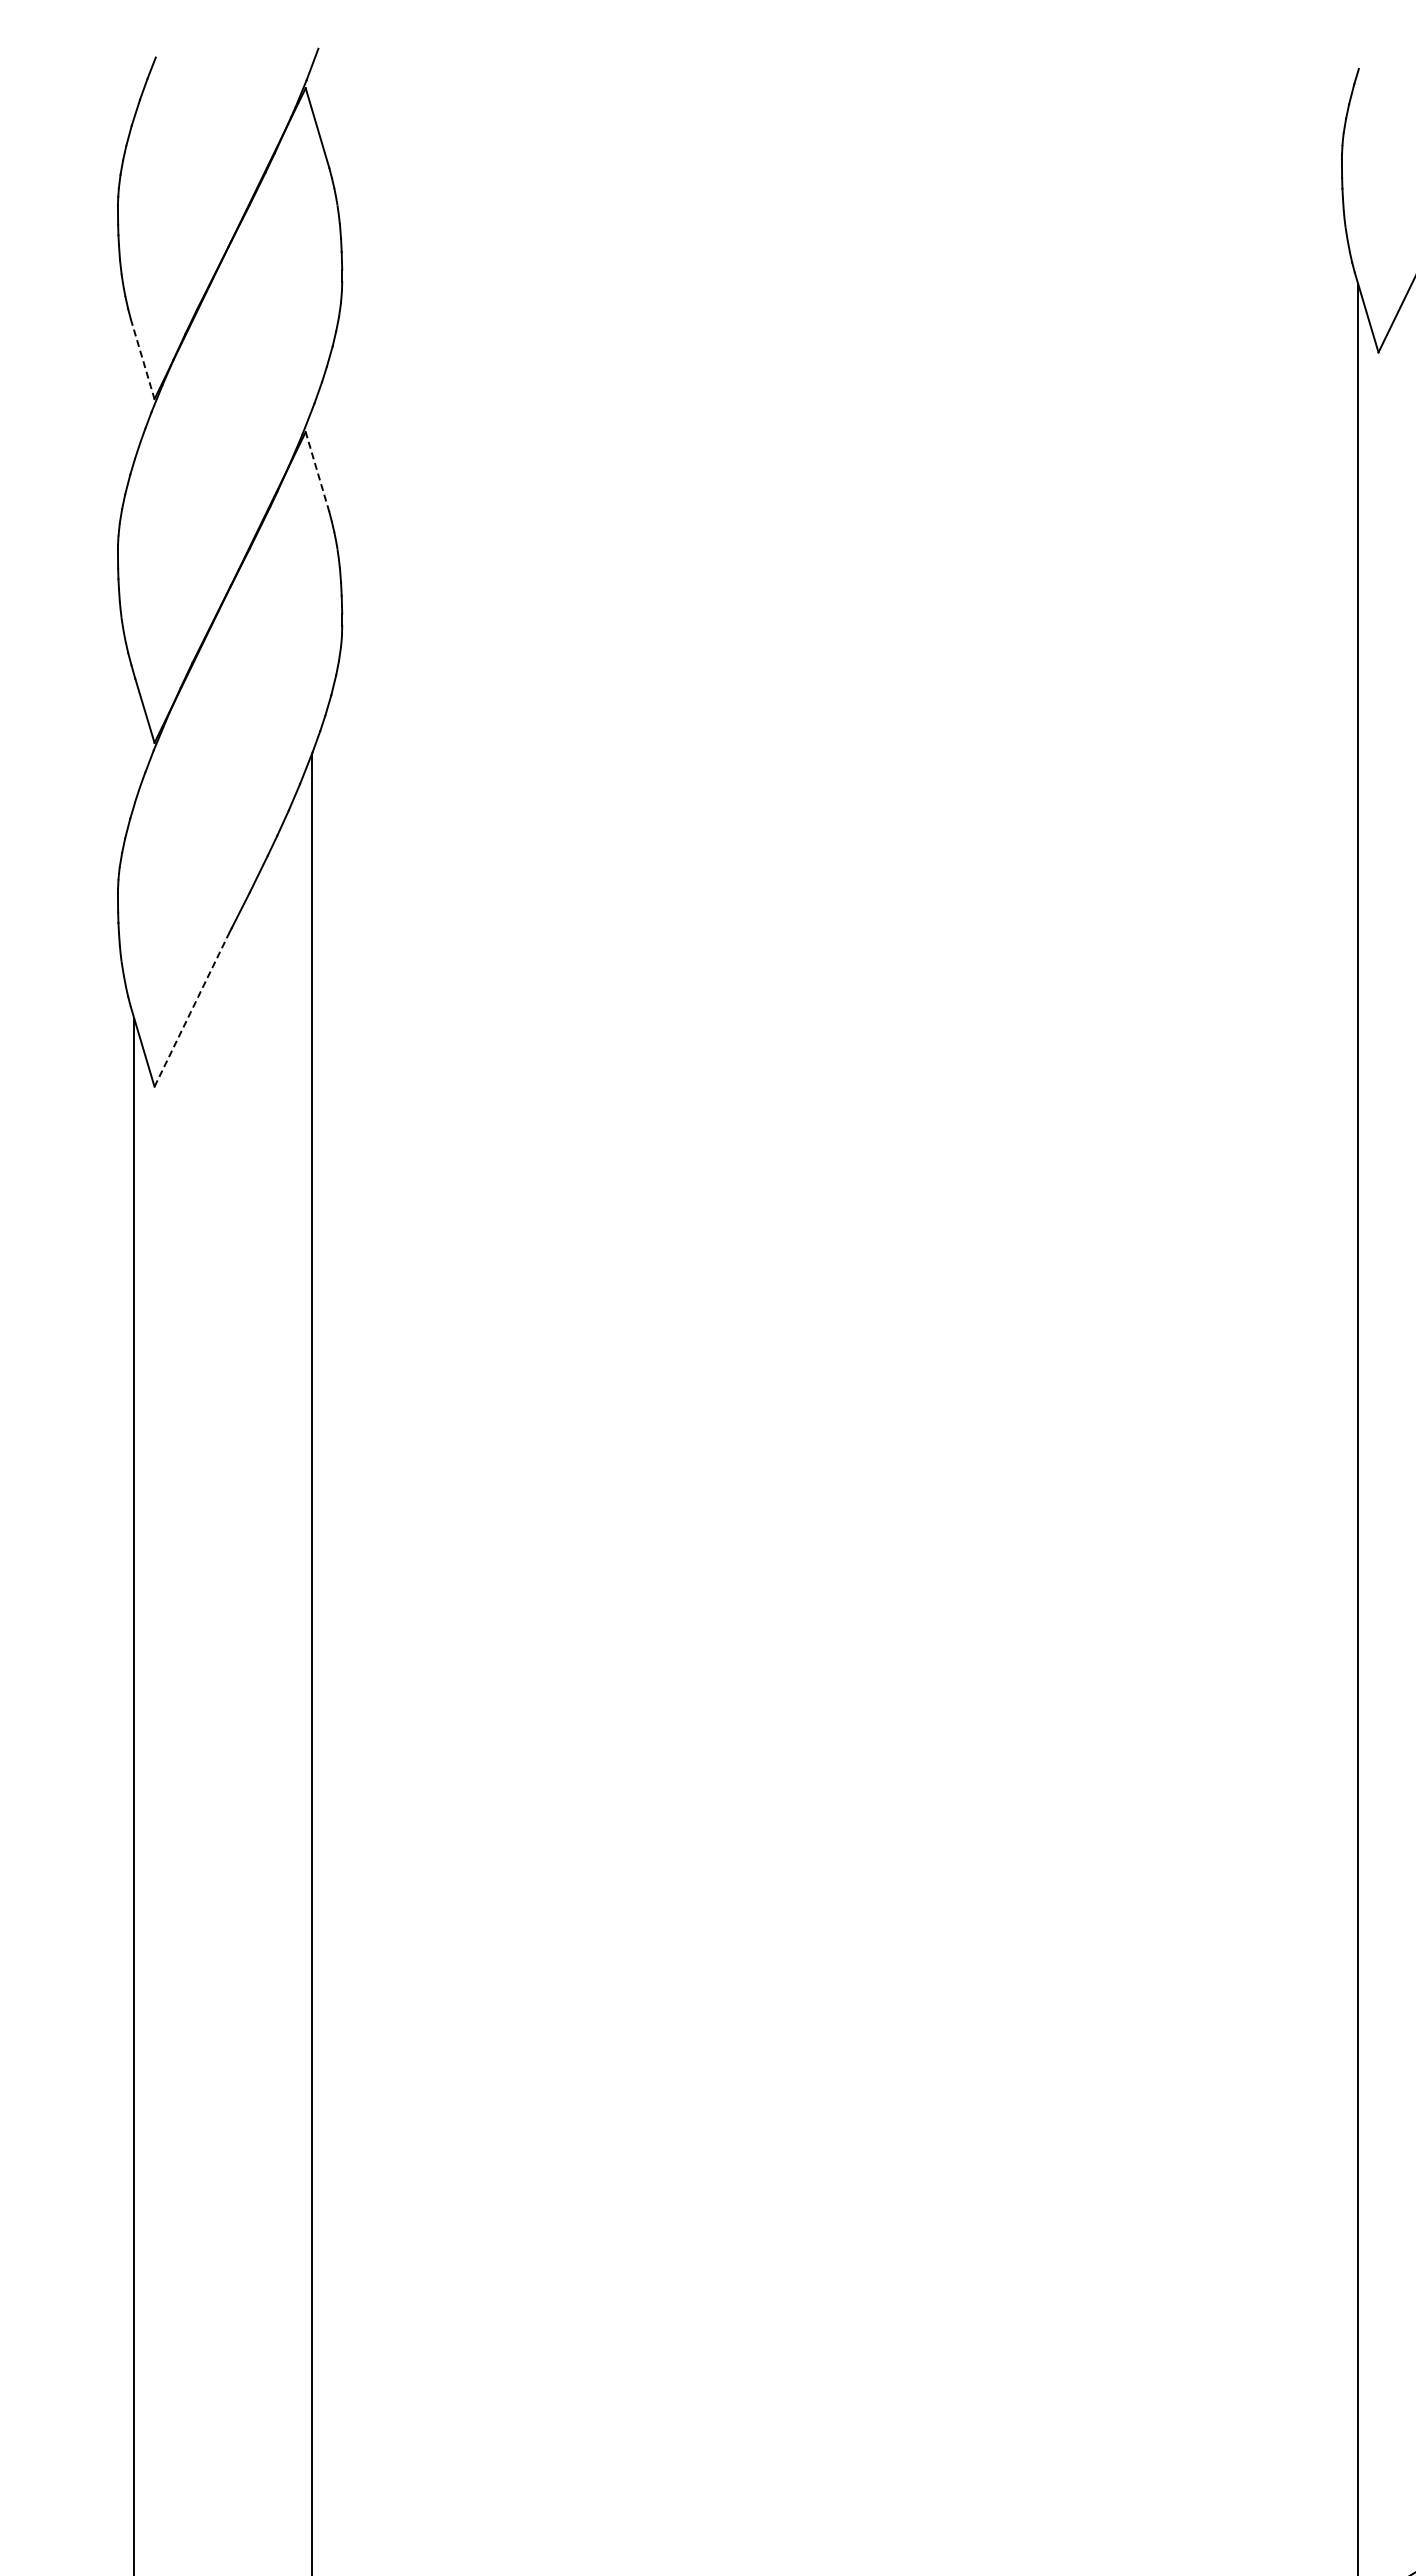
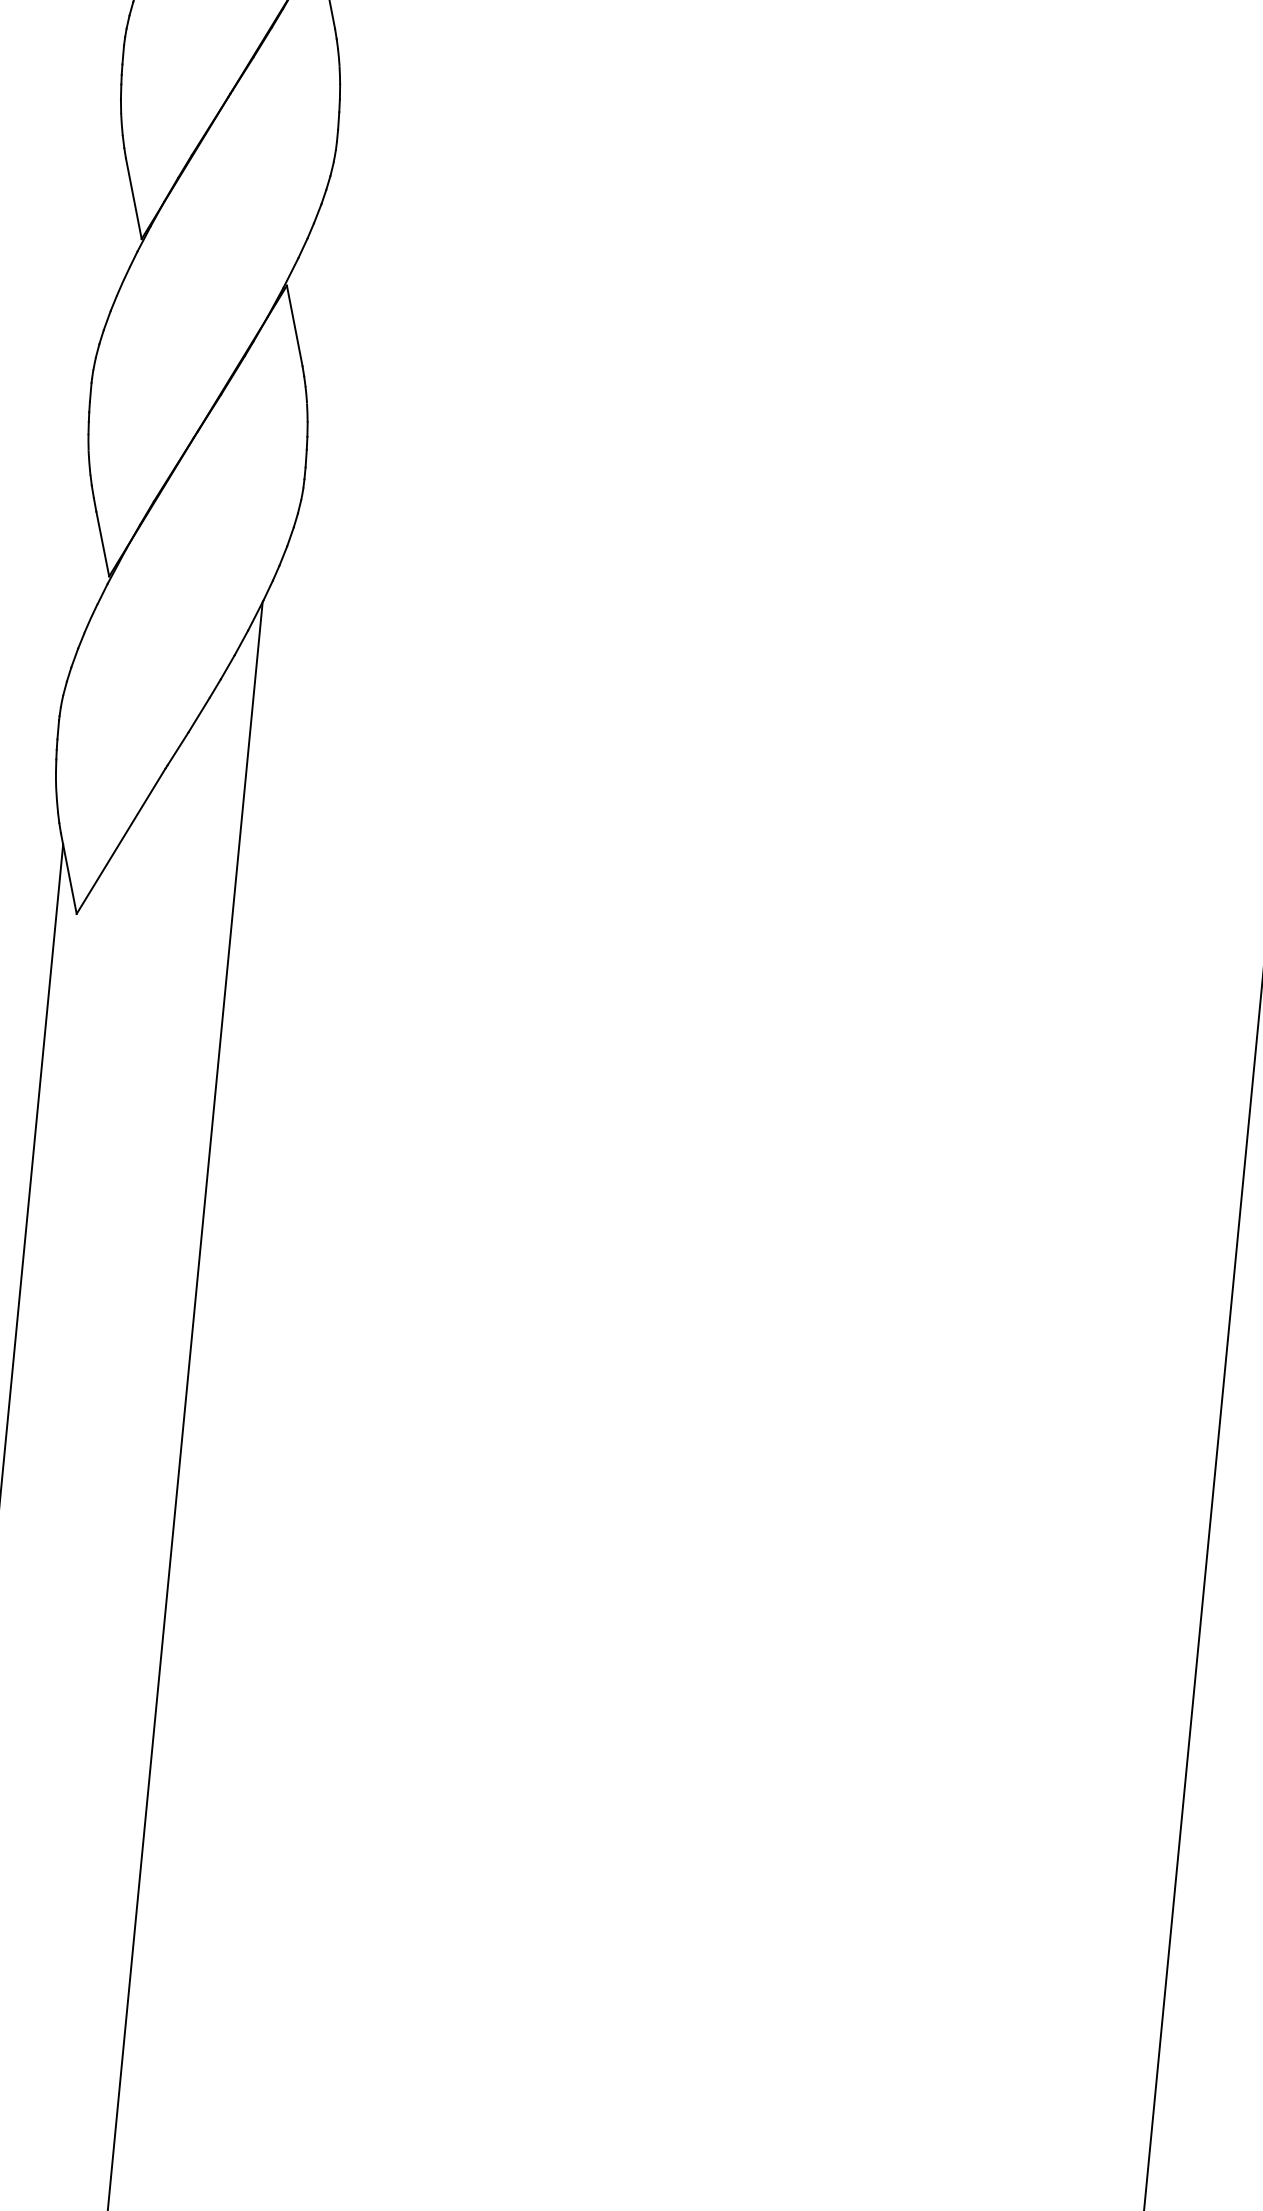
line: (142, 359) -> (133, 199), dashed -> solid
line: (317, 472) -> (294, 326), dashed -> solid
line: (192, 1008) -> (121, 840), dashed -> solid

